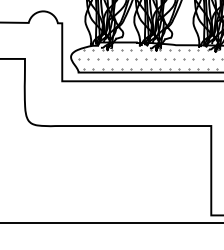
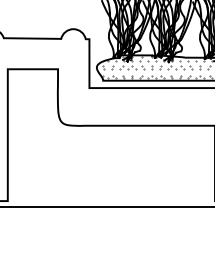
hatch: (141, 54) -> (156, 65), added

